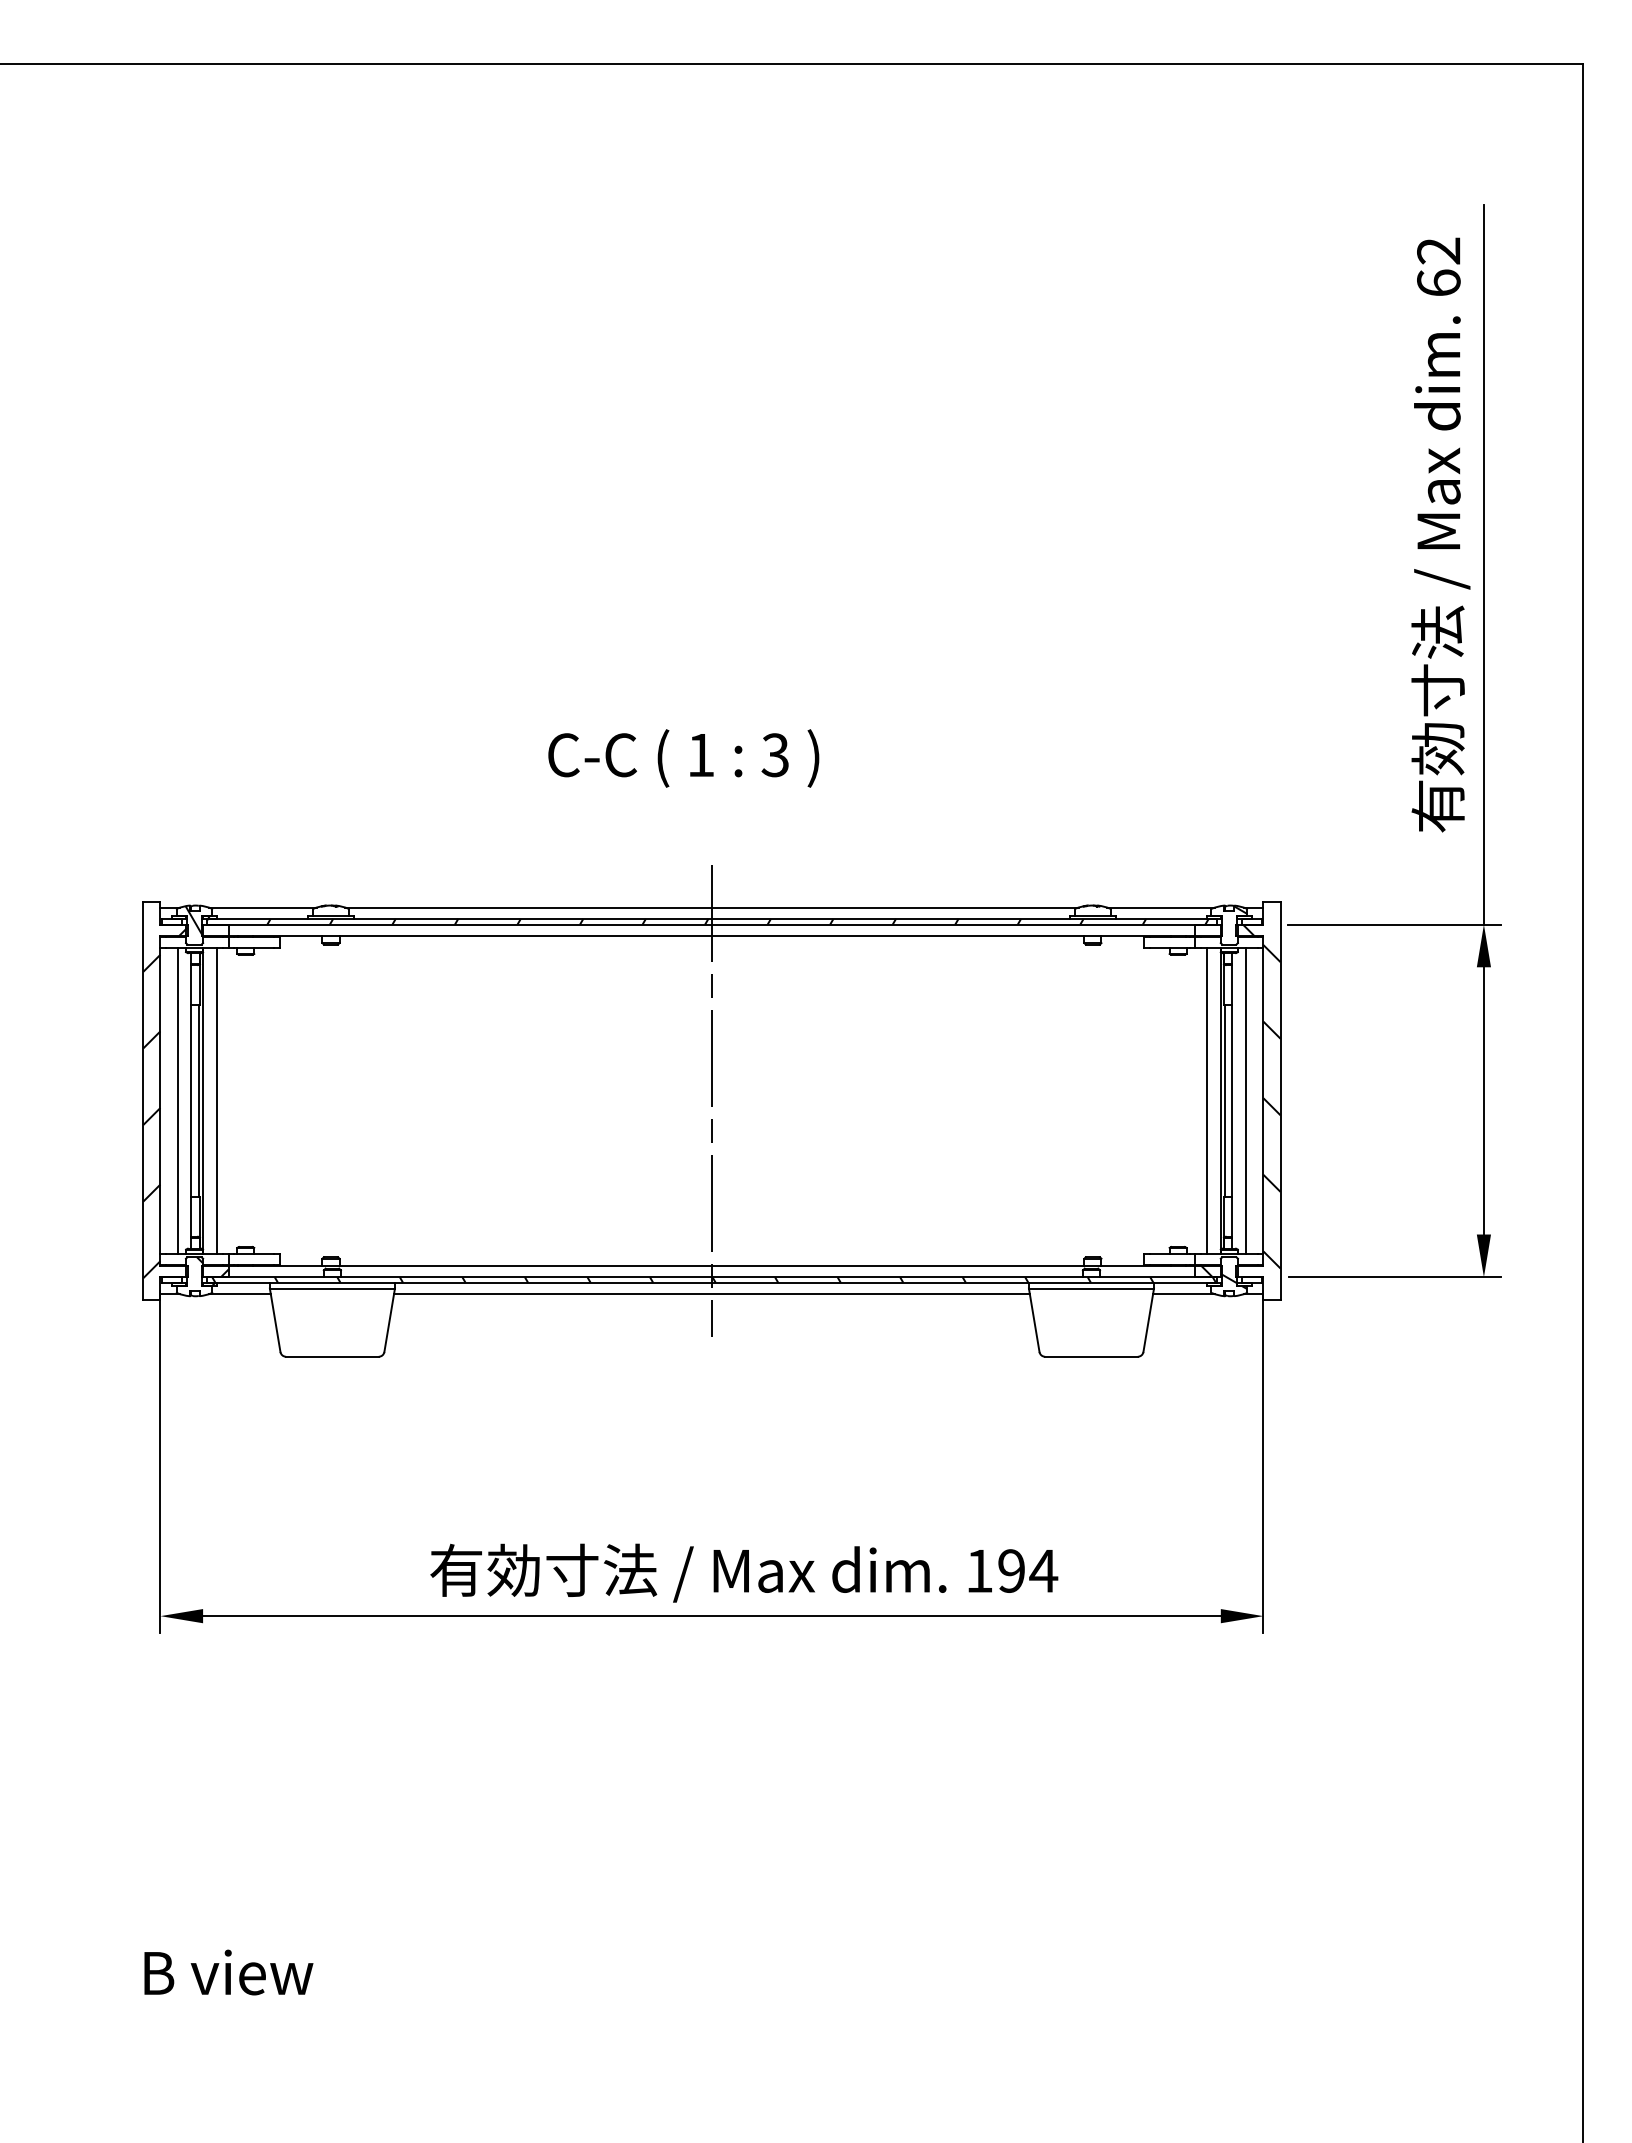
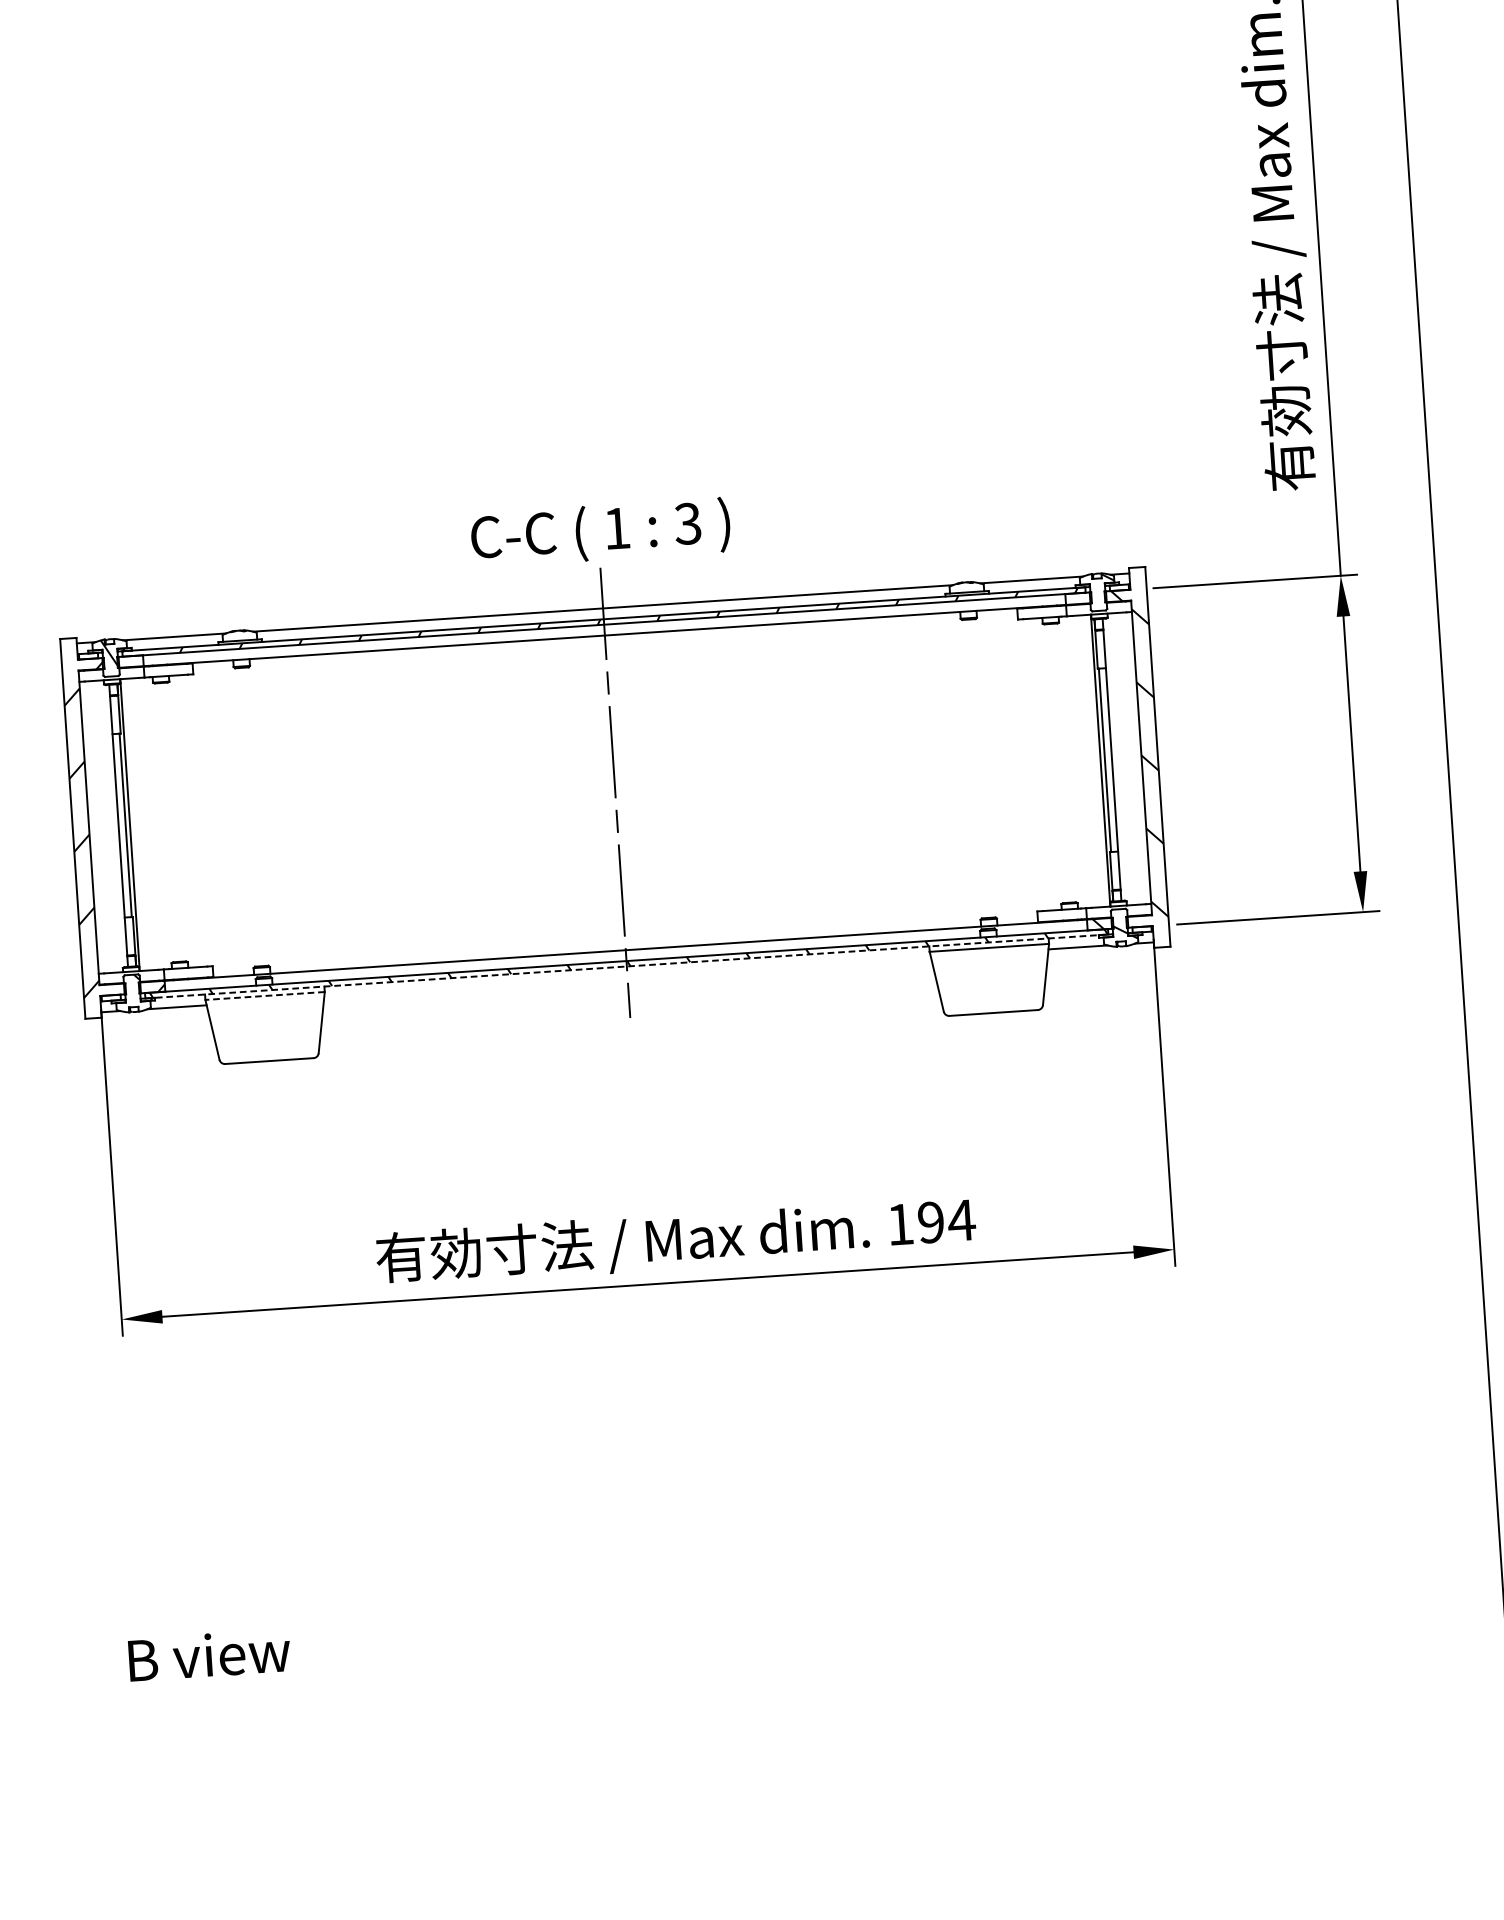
text: (683, 758) -> (600, 532), moved
line: (177, 1100) -> (105, 826), removed
line: (217, 1100) -> (143, 823), removed
line: (1206, 1100) -> (1087, 761), removed
line: (1246, 1100) -> (1125, 758), removed
line: (711, 1282) -> (626, 966), solid -> dashed
line: (332, 1288) -> (265, 995), solid -> dashed
line: (711, 1294) -> (627, 977), removed

